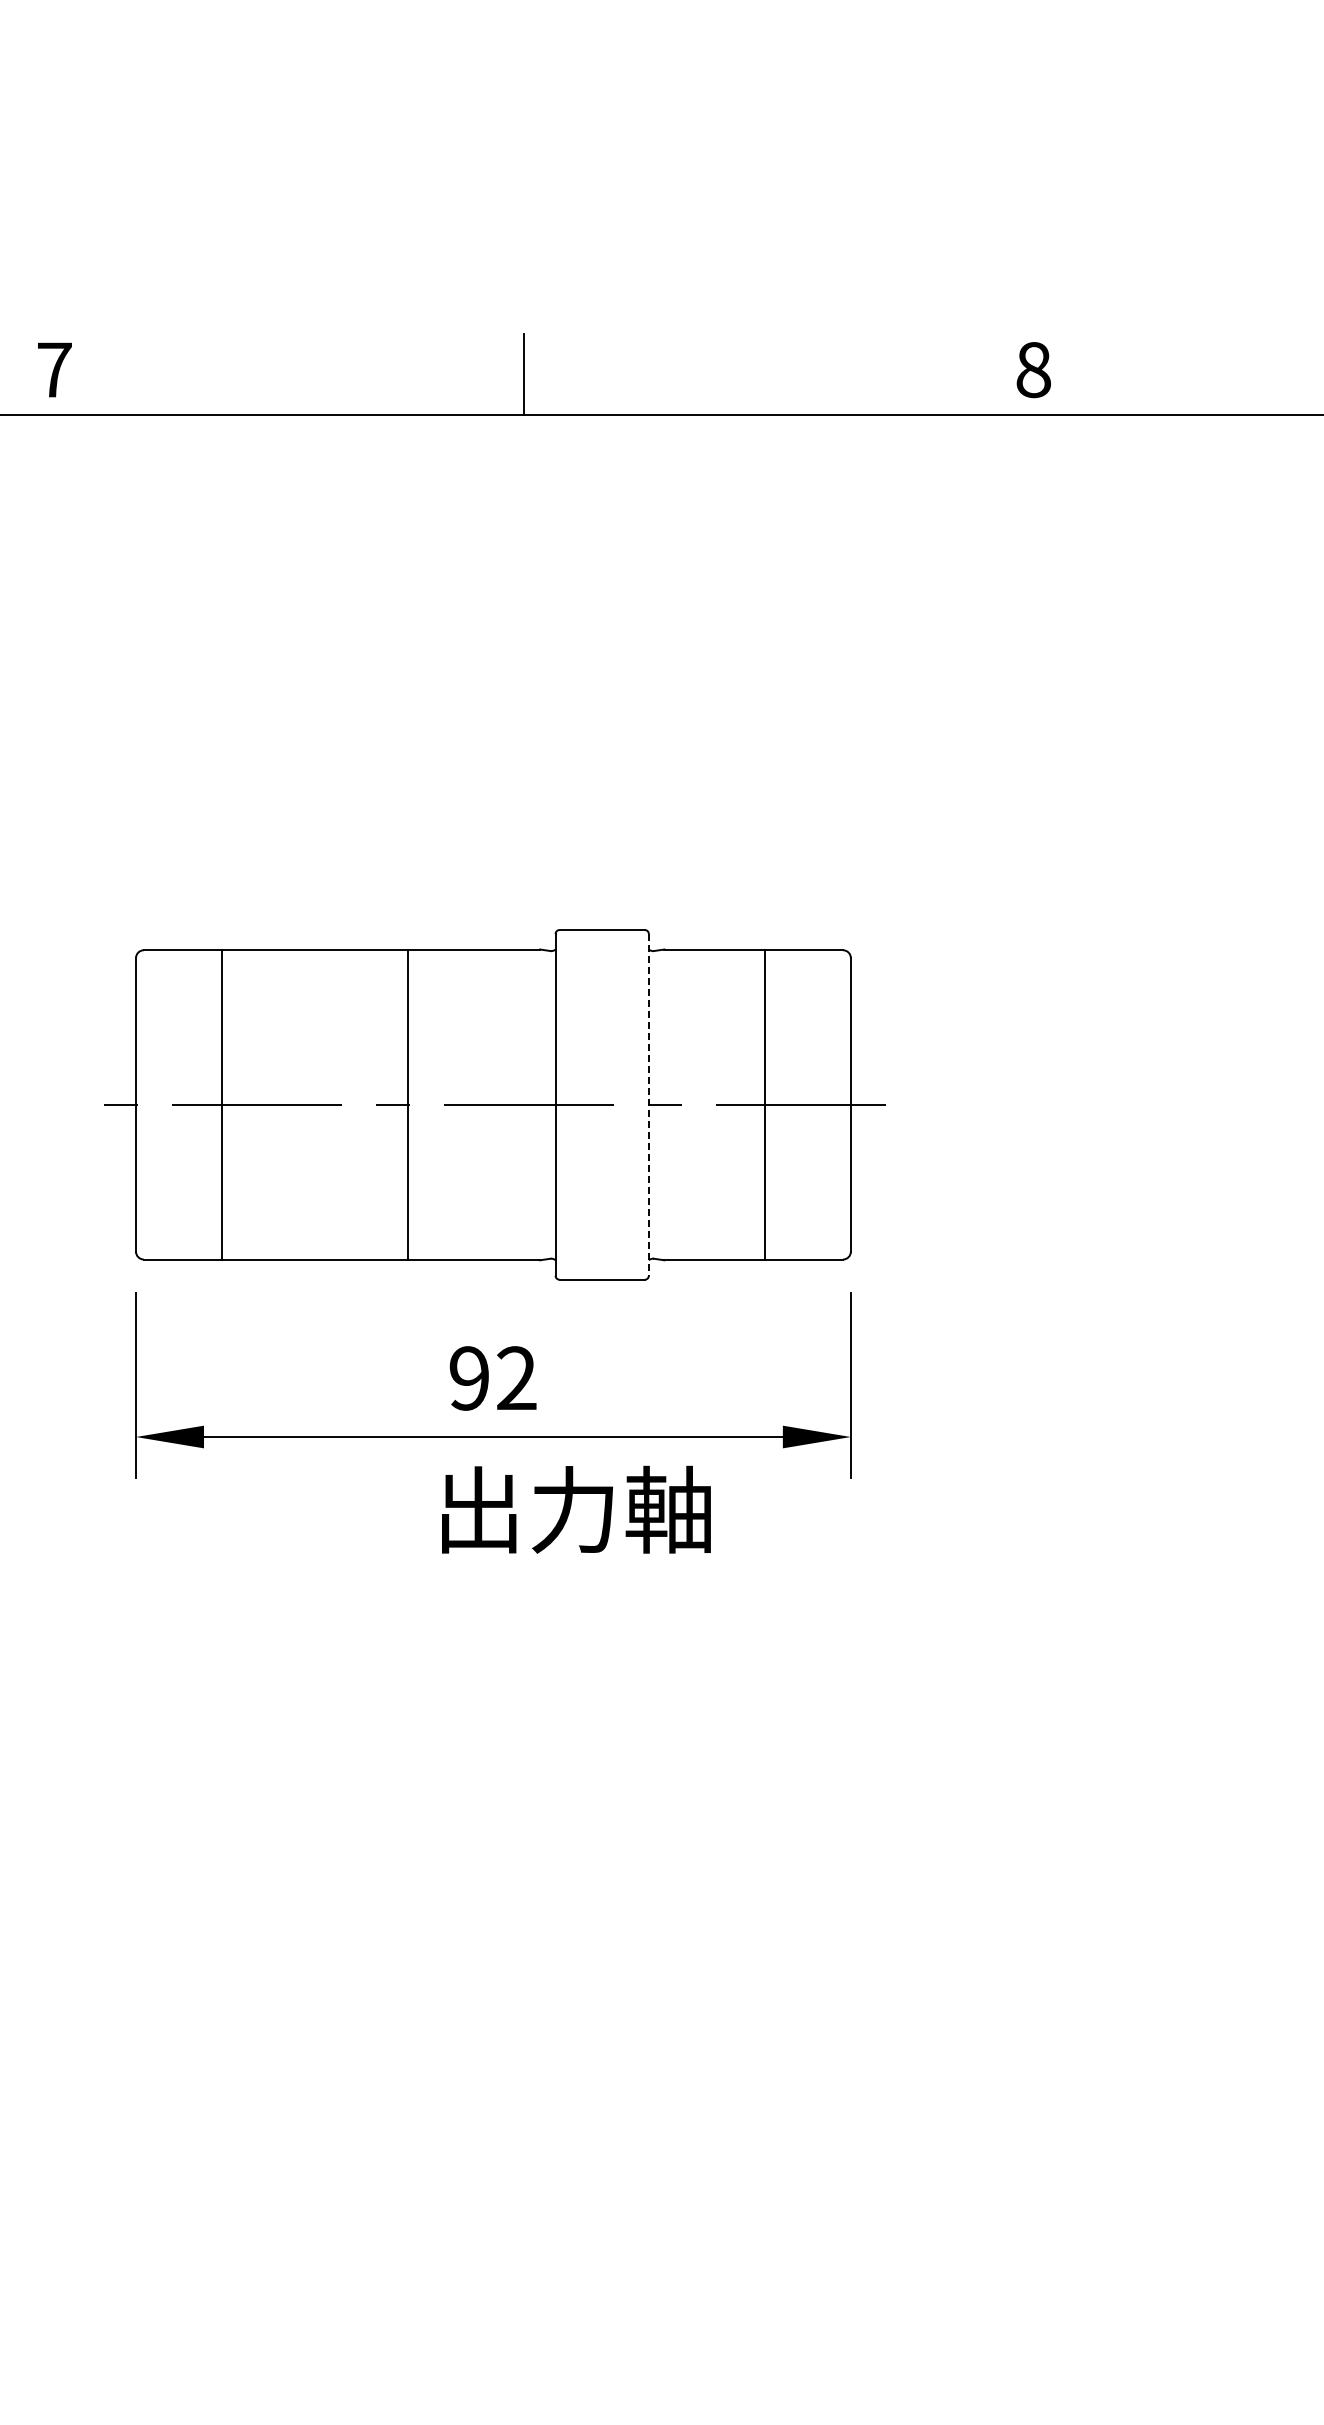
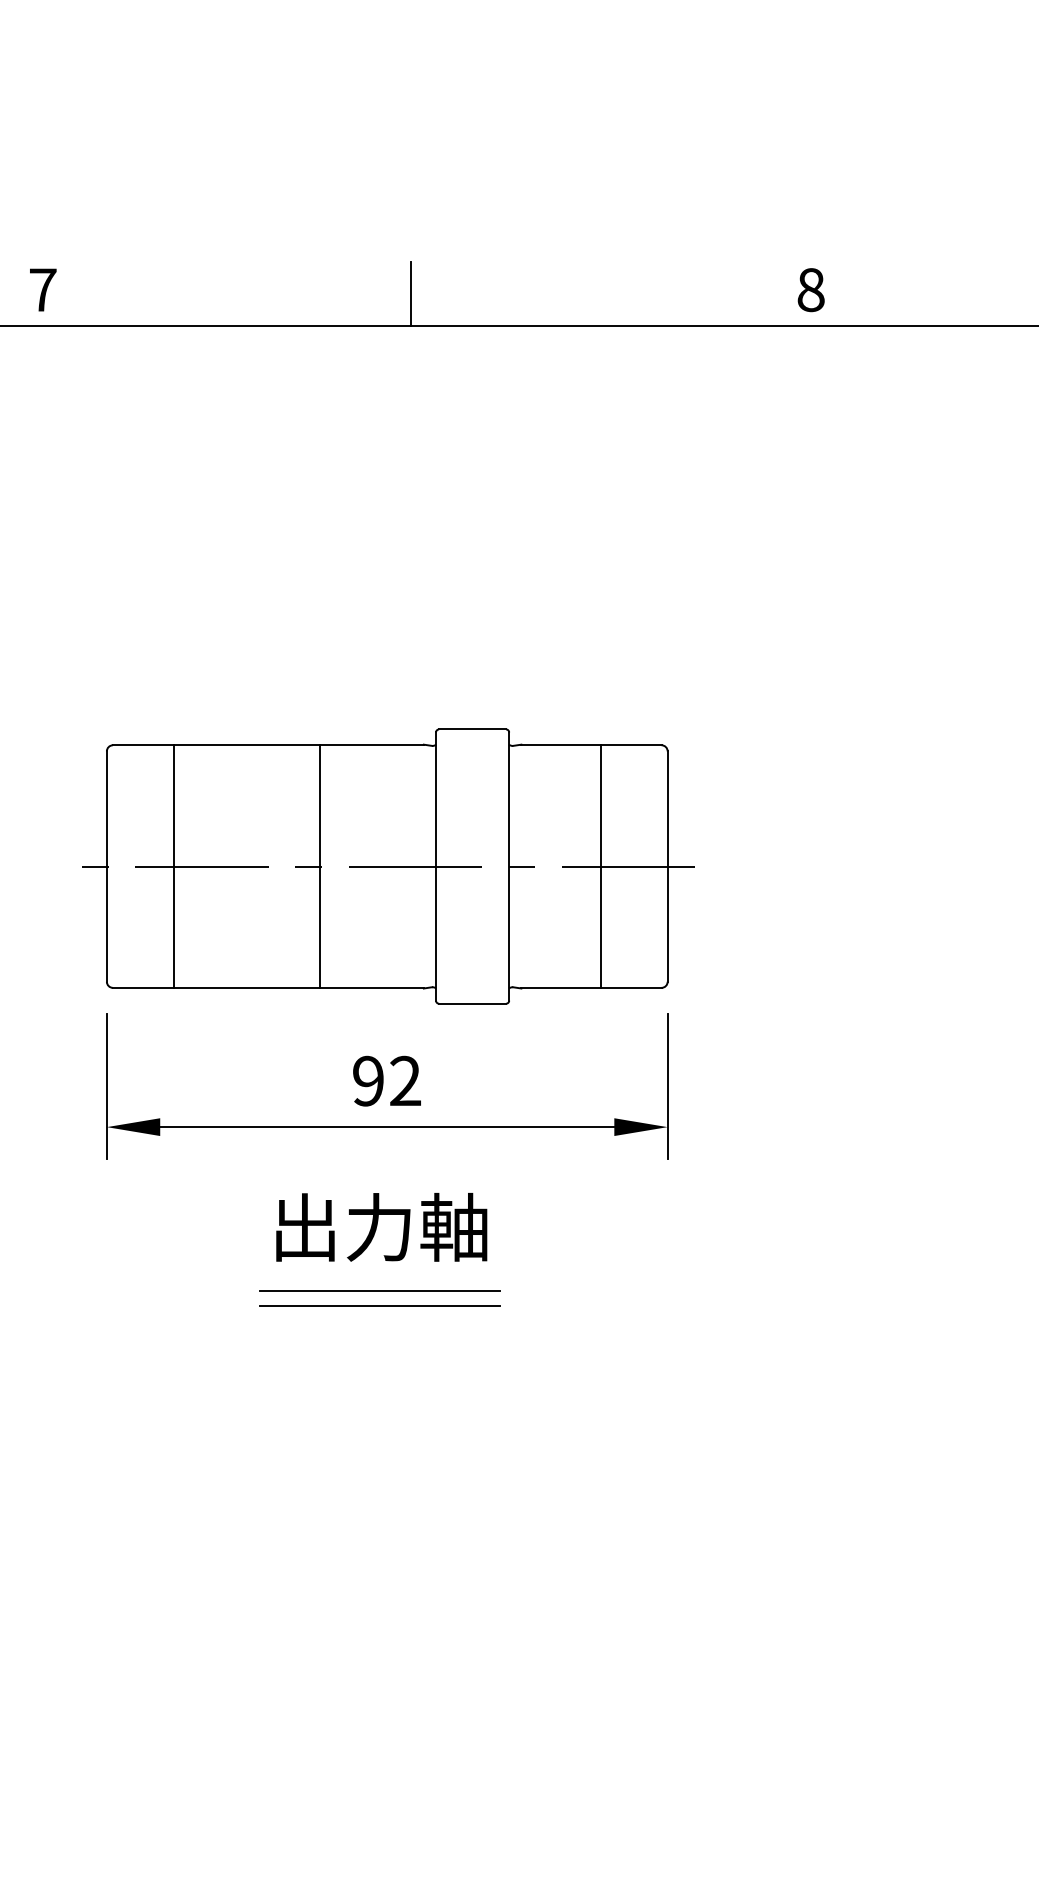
line: (648, 1104) -> (508, 866), dashed -> solid
text: (576, 1509) -> (381, 1227), moved
line: (484, 1646) -> (380, 1291), added
line: (484, 1665) -> (380, 1306), added

